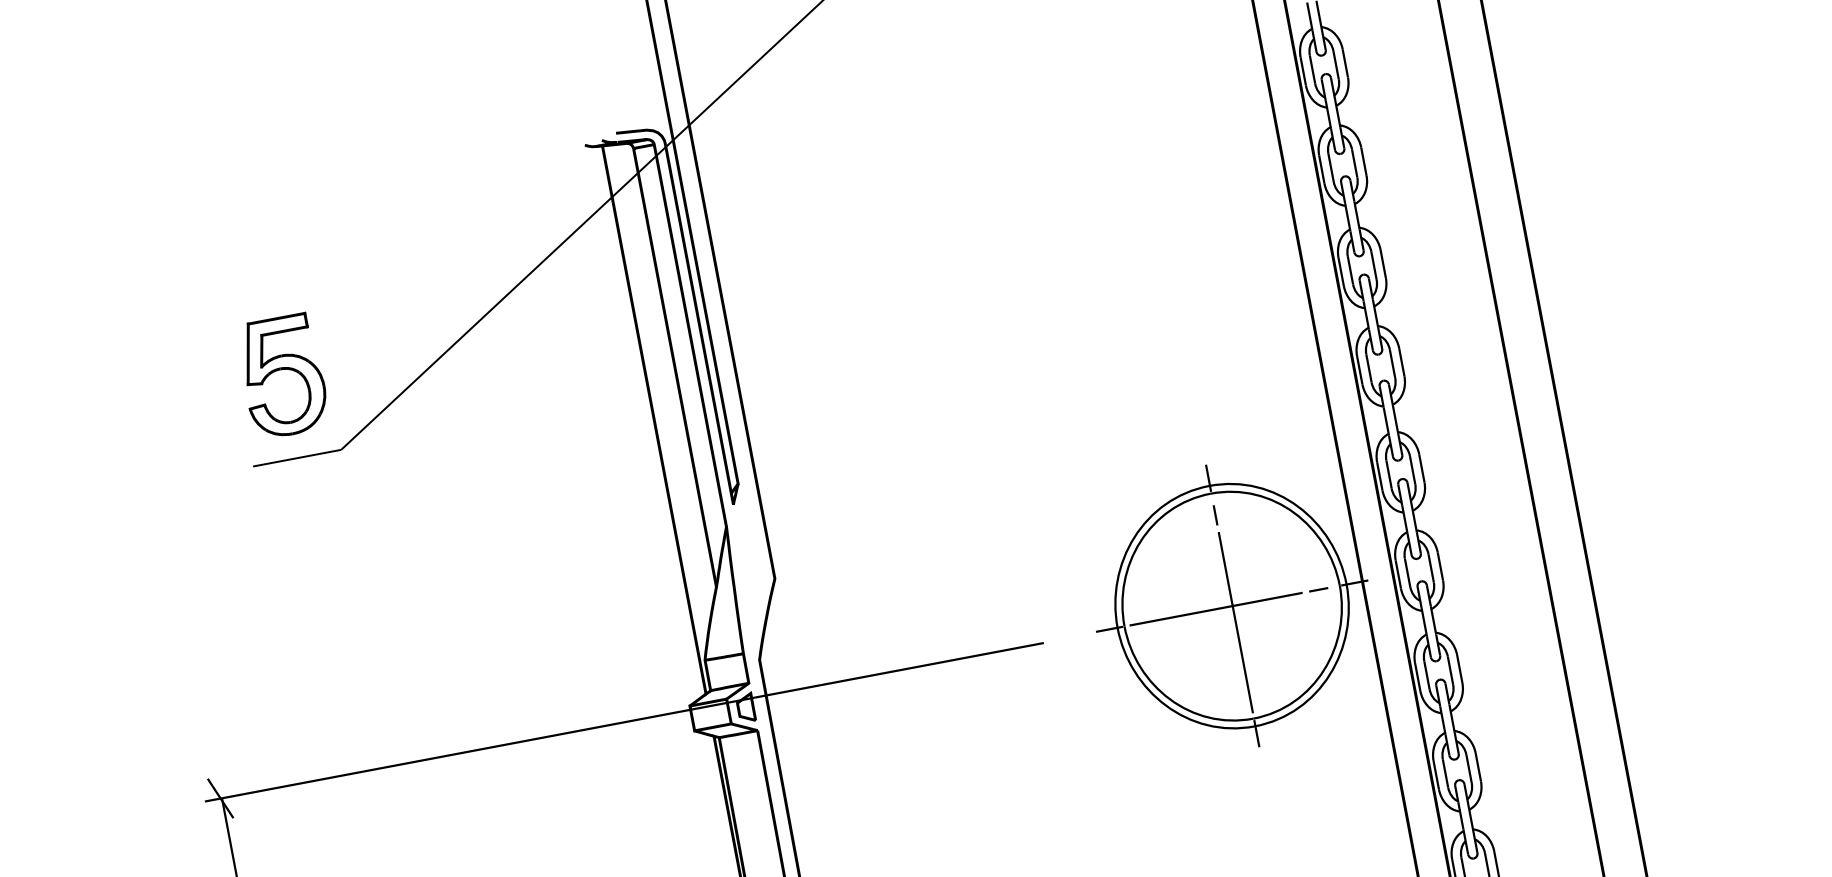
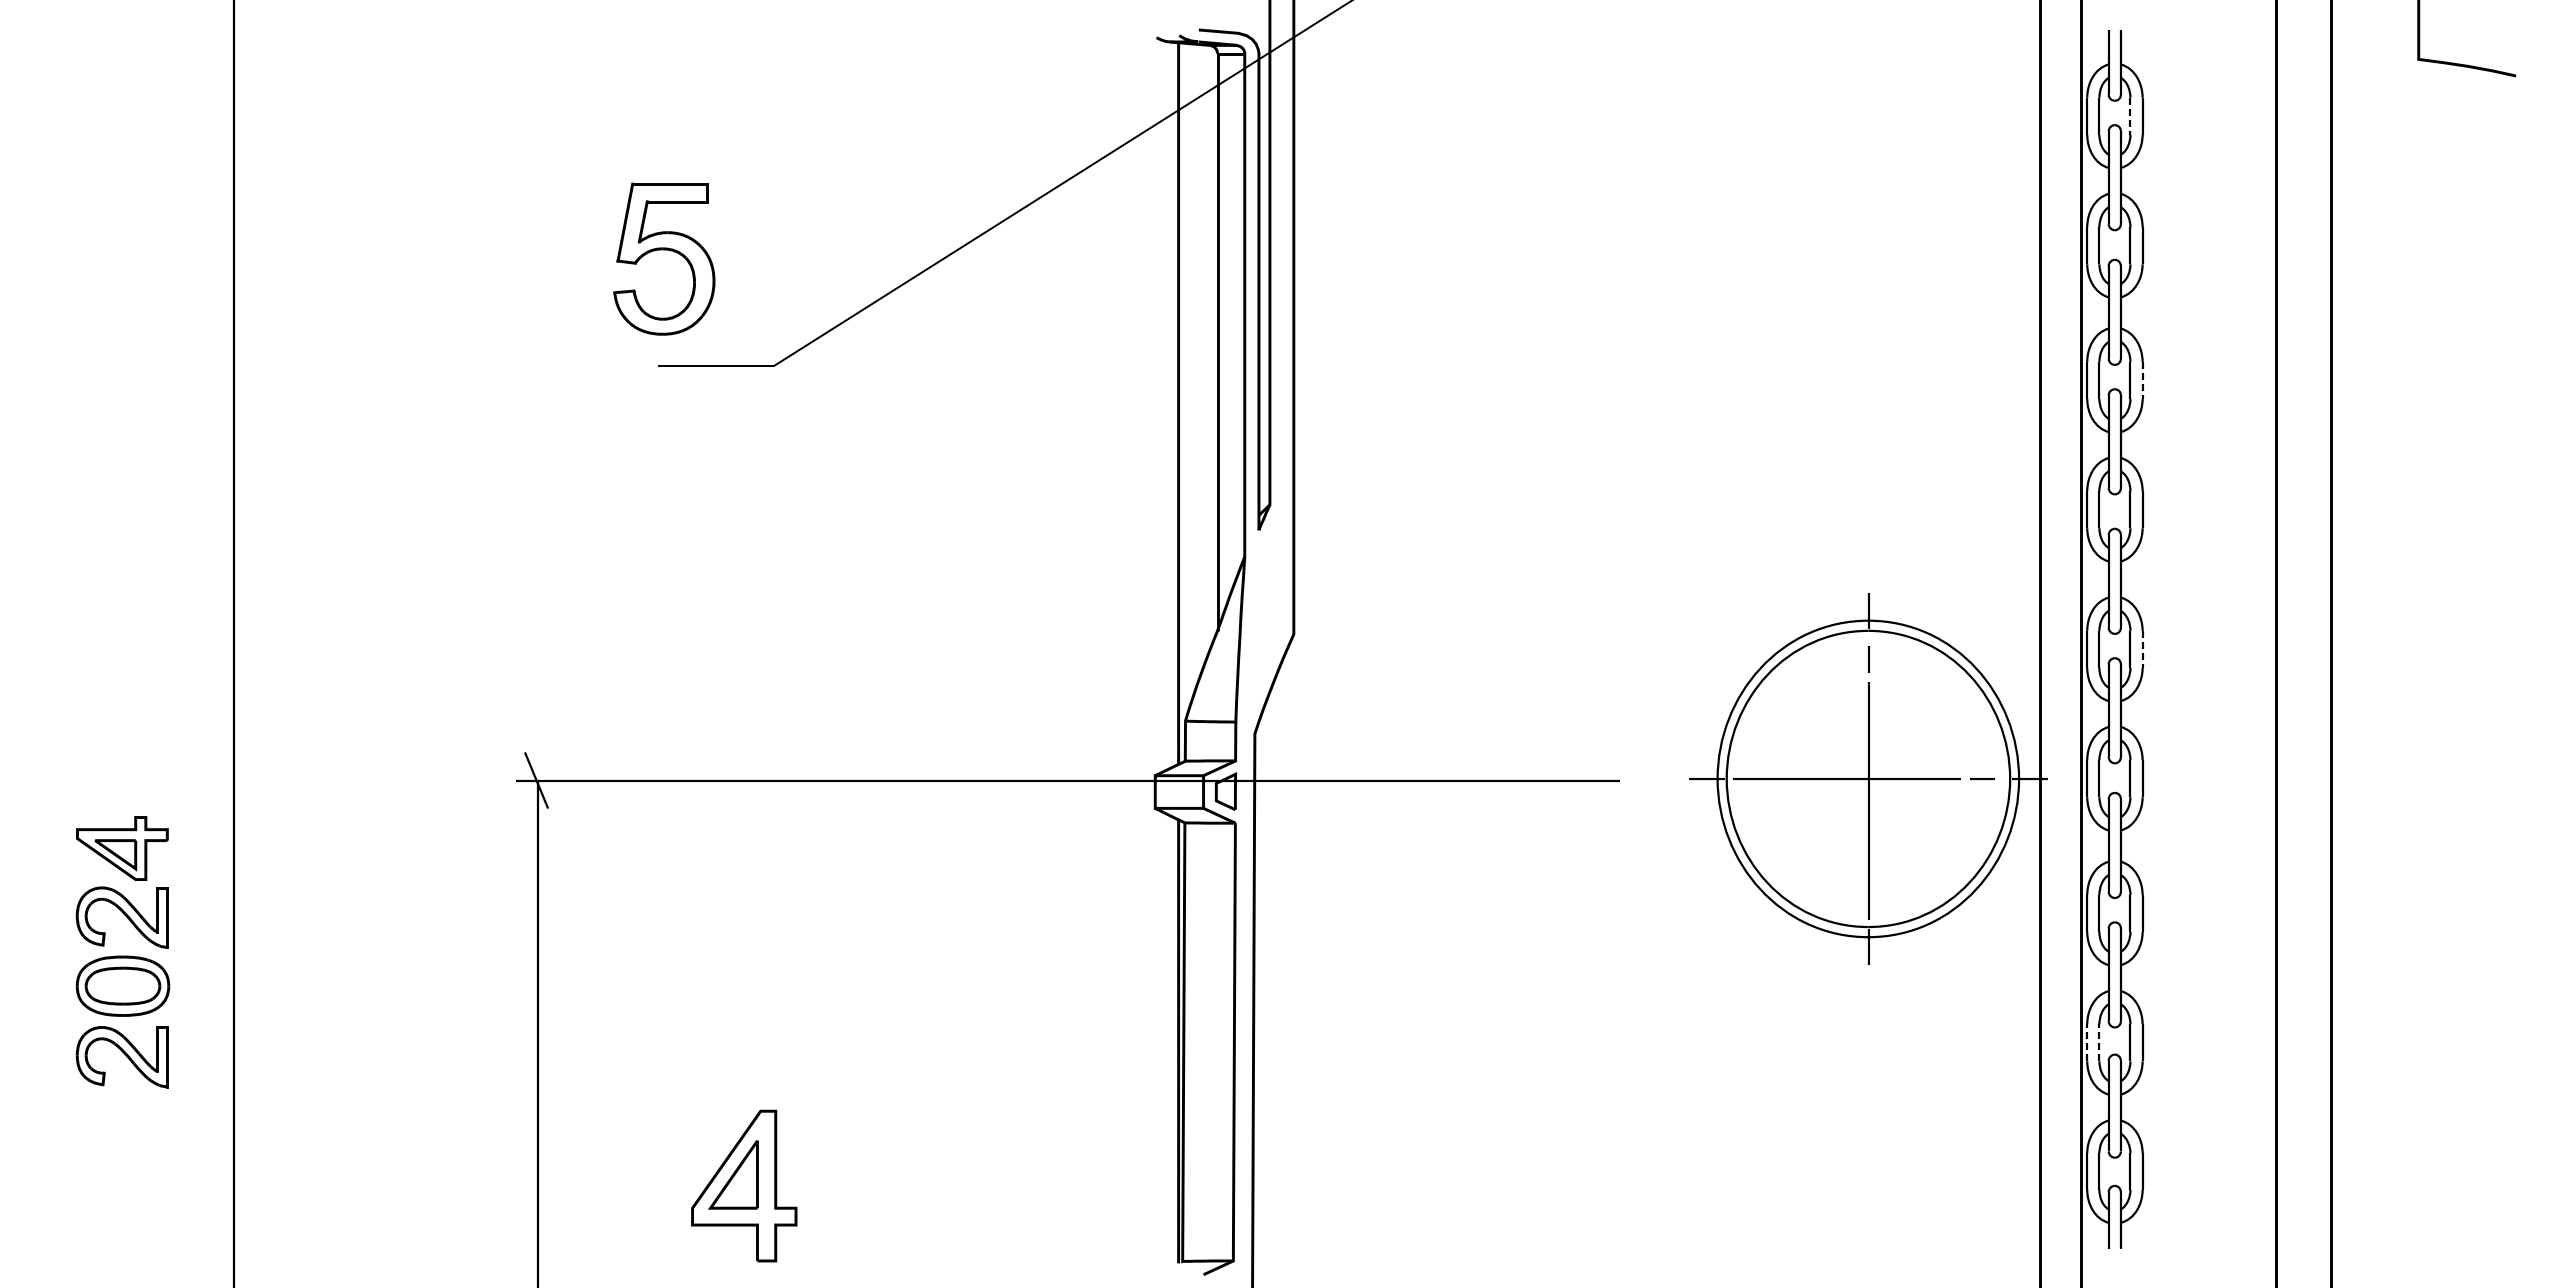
line: (1336, 65) -> (2130, 116), solid -> dashed
line: (1383, 264) -> (2142, 380), solid -> dashed
part: (281, 369) -> (664, 250), moved
line: (1421, 468) -> (2142, 649), solid -> dashed
line: (1445, 773) -> (2099, 1042), solid -> dashed
line: (1436, 774) -> (2087, 1042), solid -> dashed

